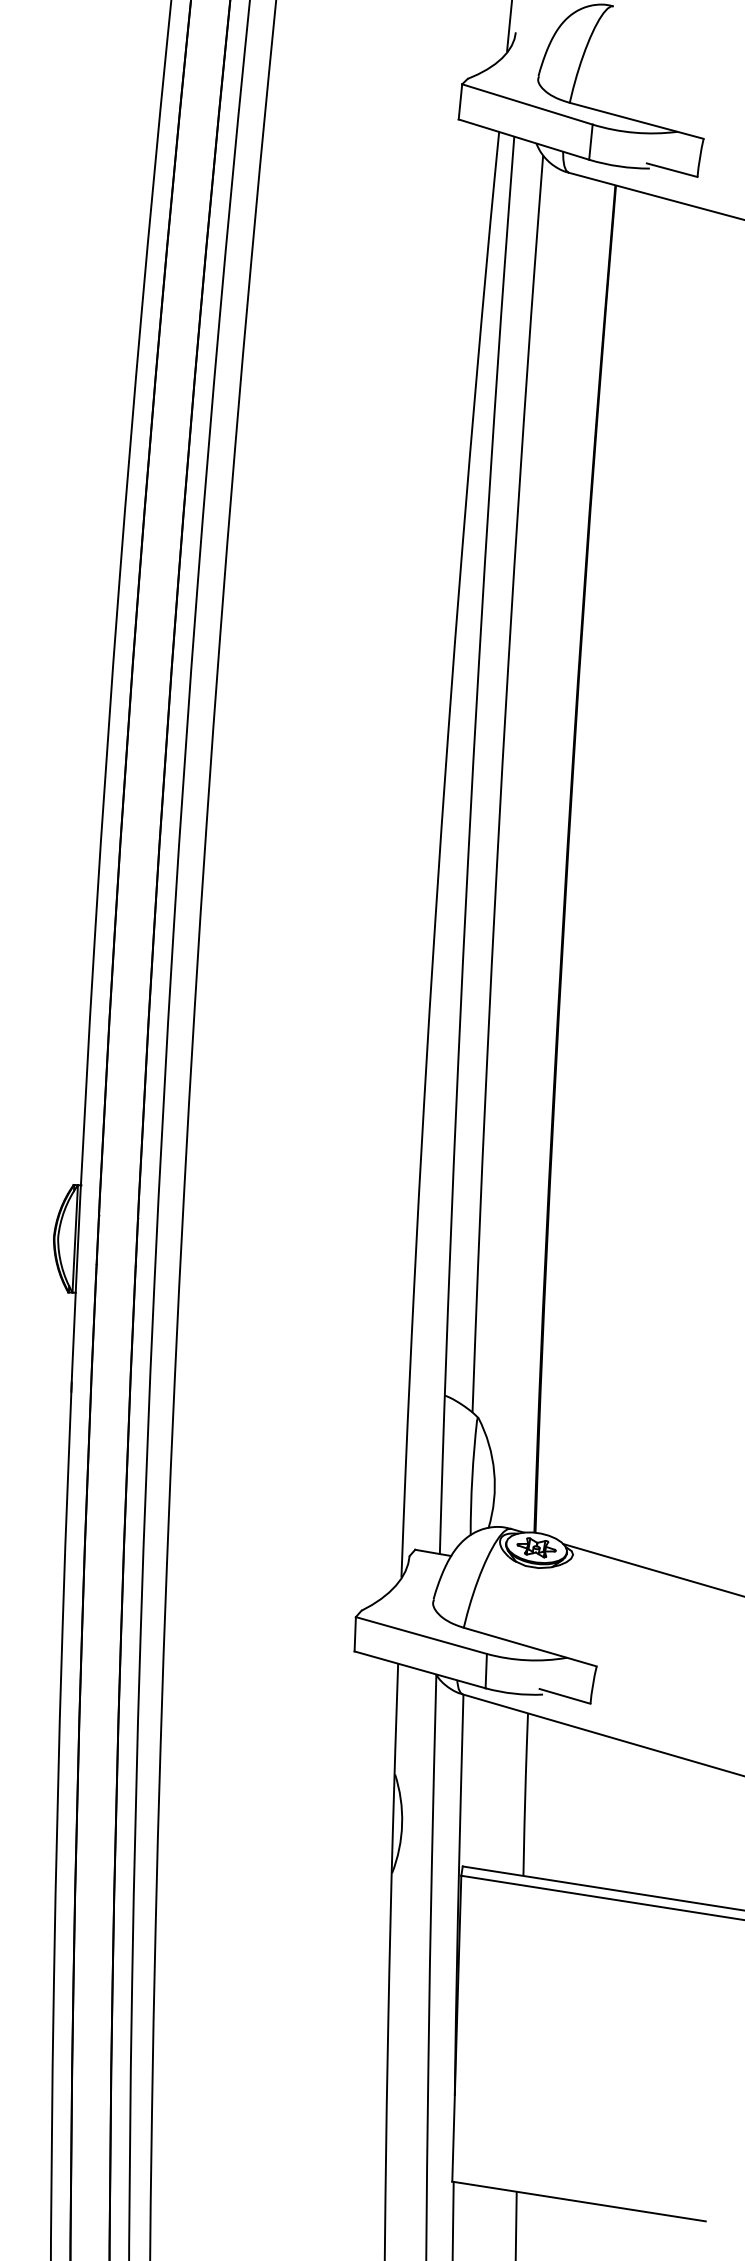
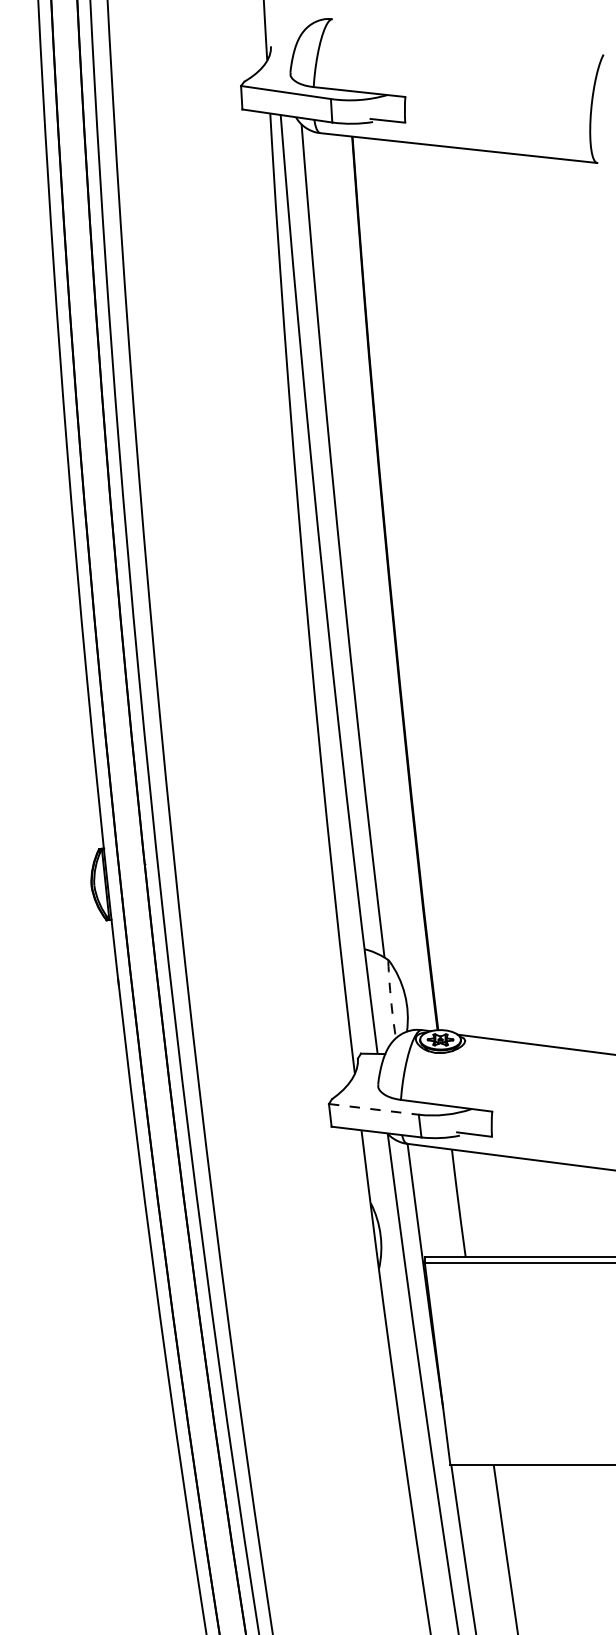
arc: (472, 1477) -> (391, 1000), solid -> dashed
line: (422, 1635) -> (374, 1109), solid -> dashed

